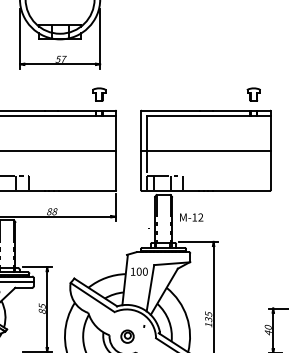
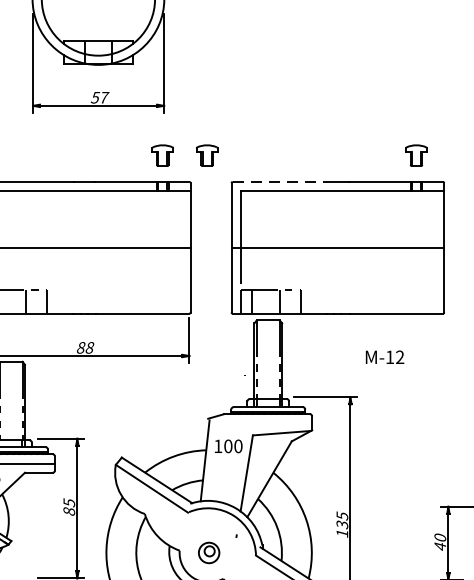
part: (126, 94) -> (207, 155), added
line: (170, 110) -> (279, 181), solid -> dashed
text: (191, 217) -> (384, 357), moved

